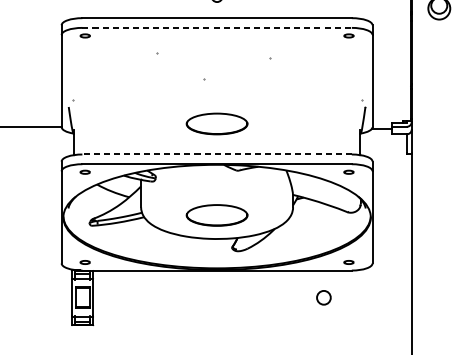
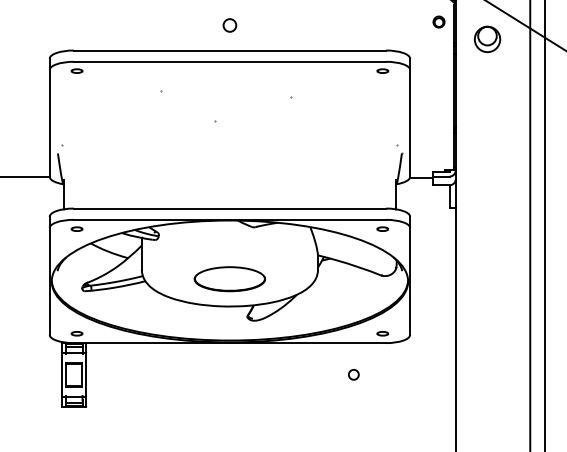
line: (217, 27) -> (230, 61), dashed -> solid
part: (216, 124) -> (229, 173), removed
line: (216, 154) -> (229, 208), dashed -> solid
circle: (323, 297) -> (353, 374), size x0.62

